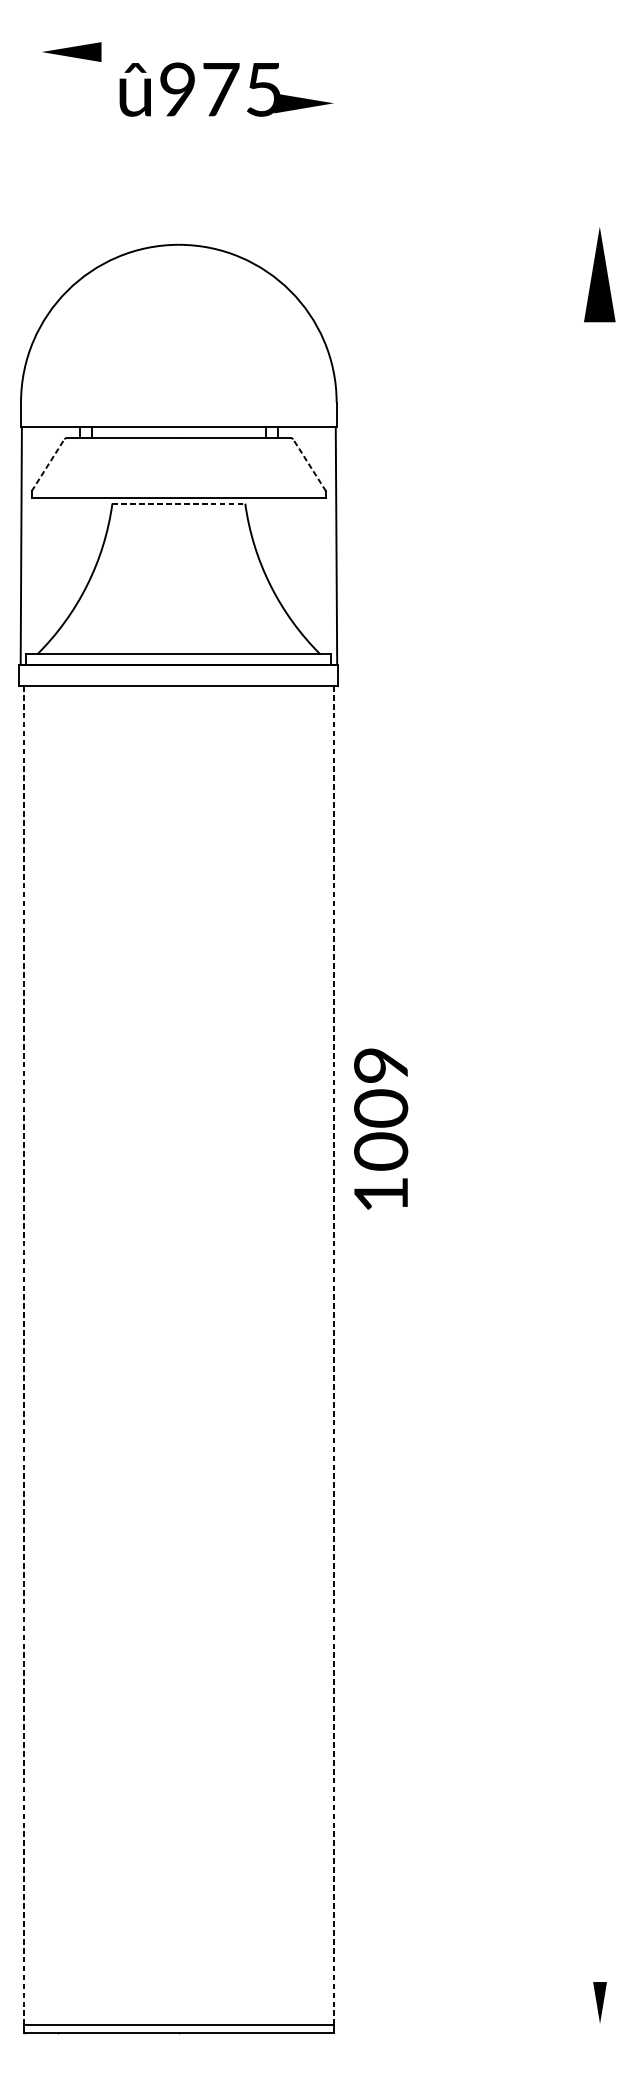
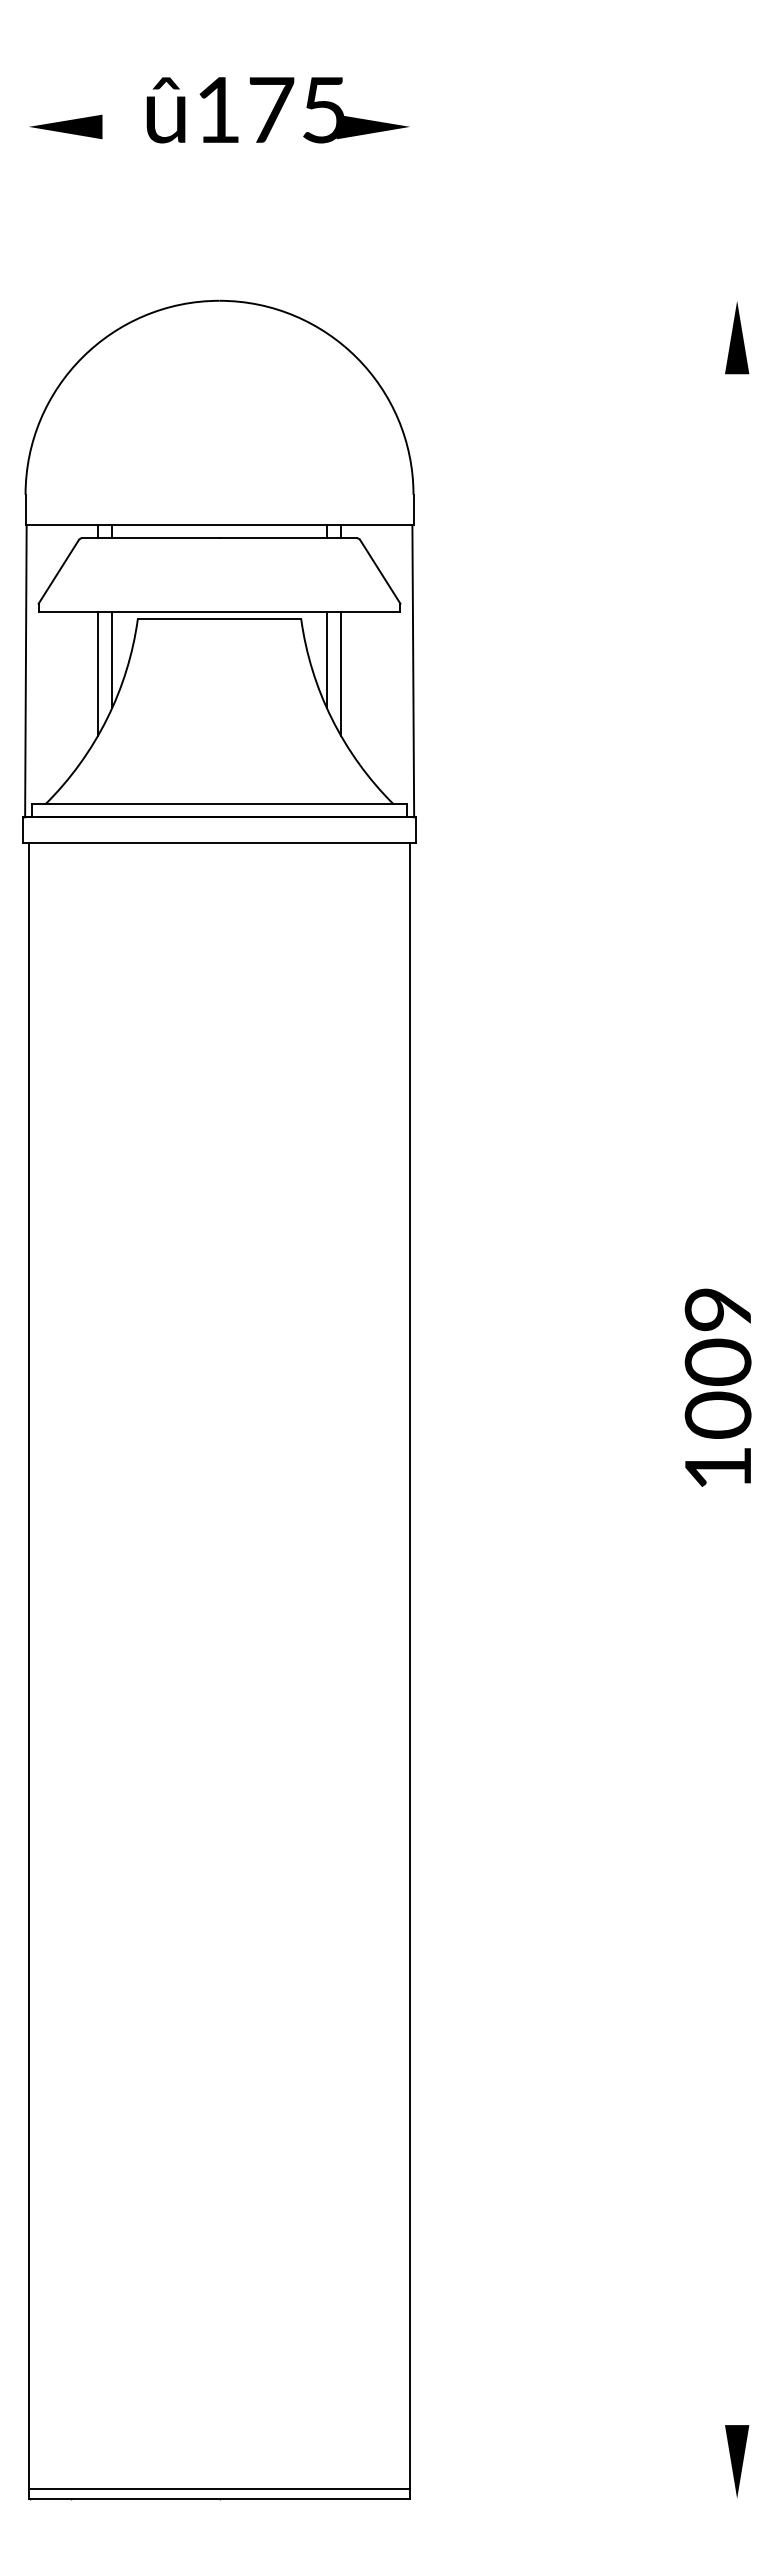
part: (71, 51) -> (65, 126), moved
text: (177, 89) -> (217, 109), 975 -> 175
part: (600, 274) -> (737, 337), size x0.62
line: (47, 465) -> (58, 571), dashed -> solid
line: (309, 465) -> (380, 571), dashed -> solid
line: (178, 504) -> (219, 619), dashed -> solid
line: (91, 536) -> (112, 659), added
line: (265, 536) -> (326, 659), added
line: (80, 548) -> (98, 673), added
line: (278, 548) -> (341, 673), added
text: (380, 1128) -> (717, 1387), moved
line: (23, 1355) -> (28, 1666), dashed -> solid
line: (334, 1355) -> (410, 1666), dashed -> solid
part: (600, 2002) -> (737, 2461), size x1.43

